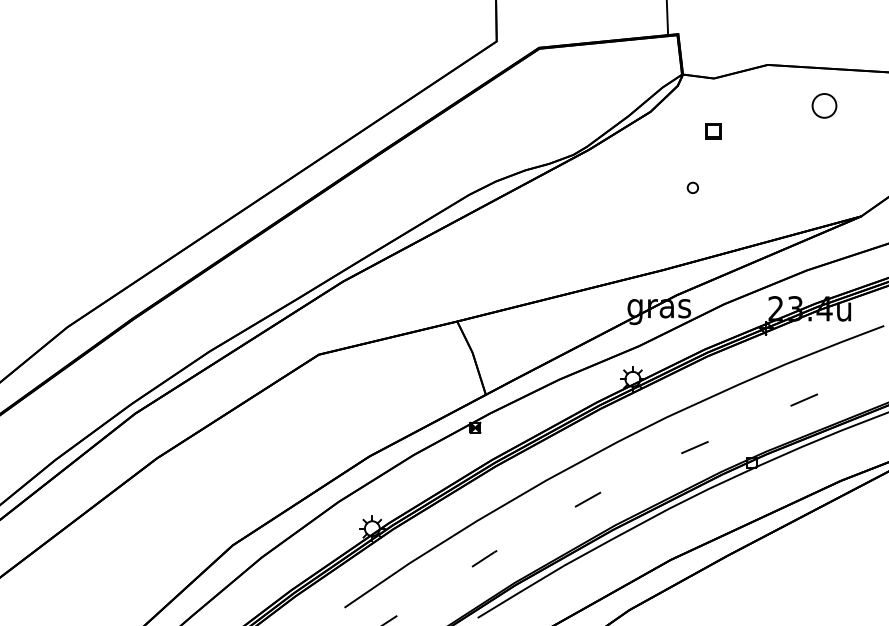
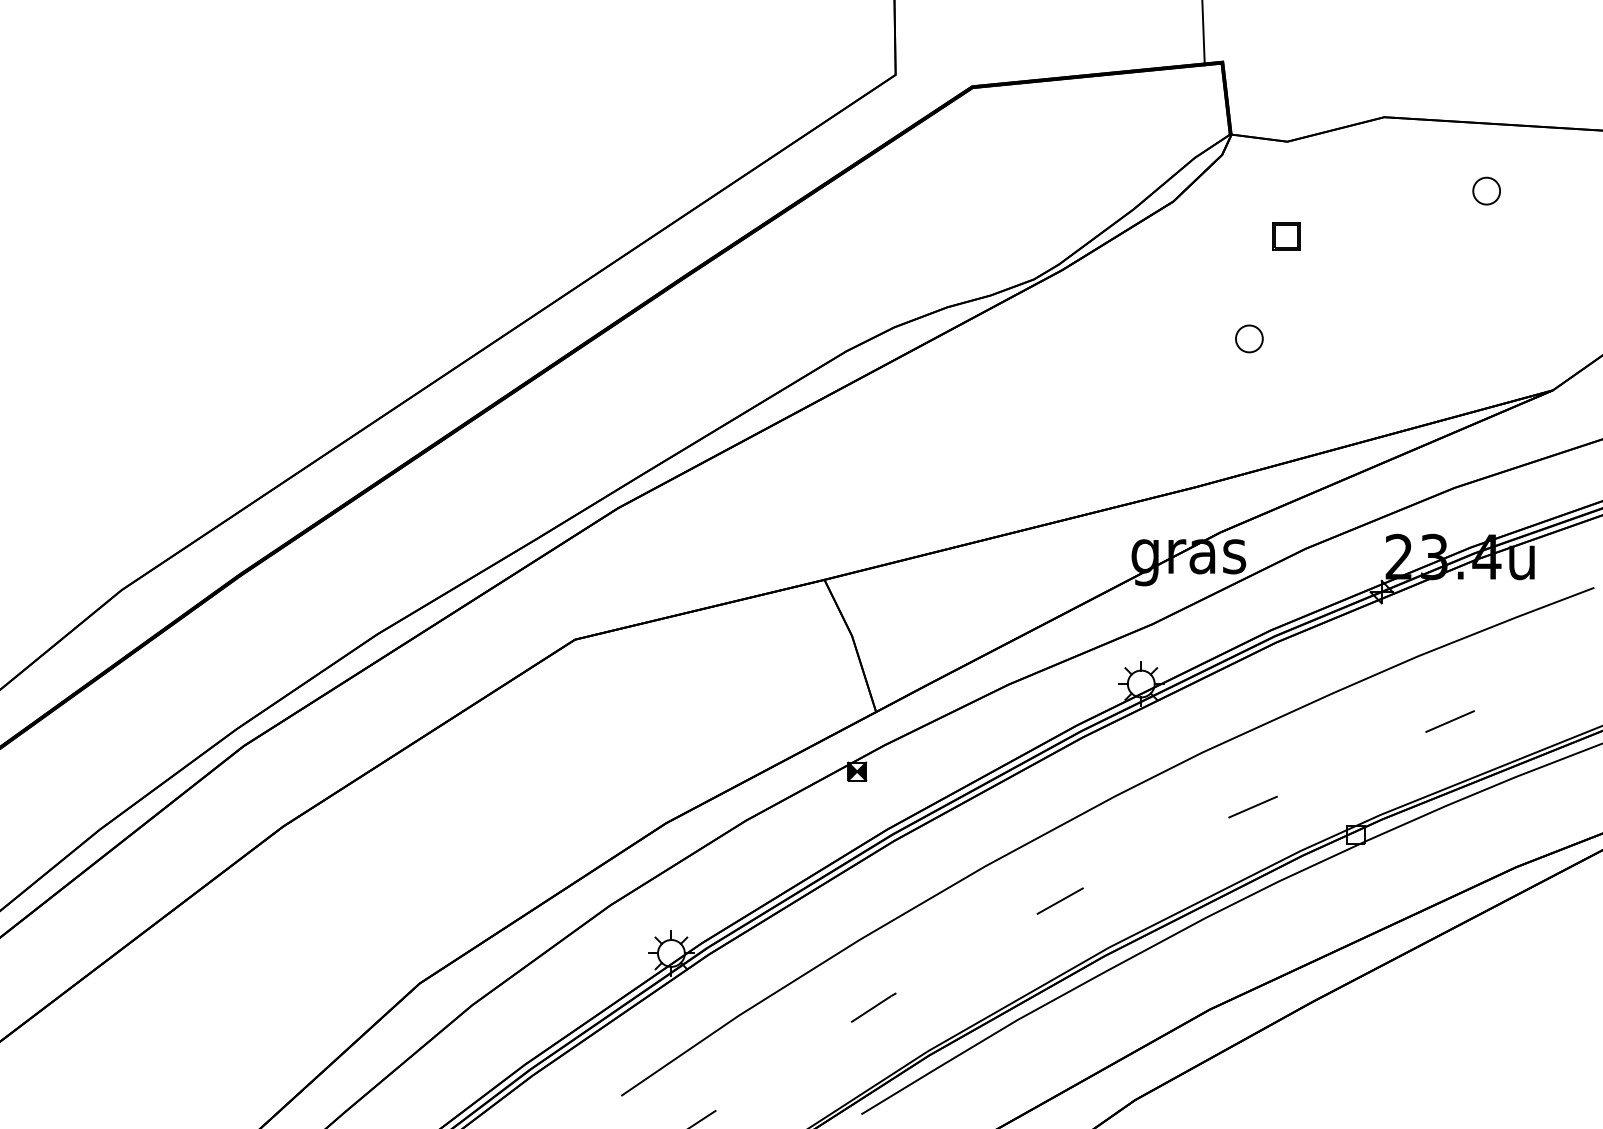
part: (824, 105) -> (1486, 190), size x0.62
part: (692, 187) -> (1248, 338), size x1.43

